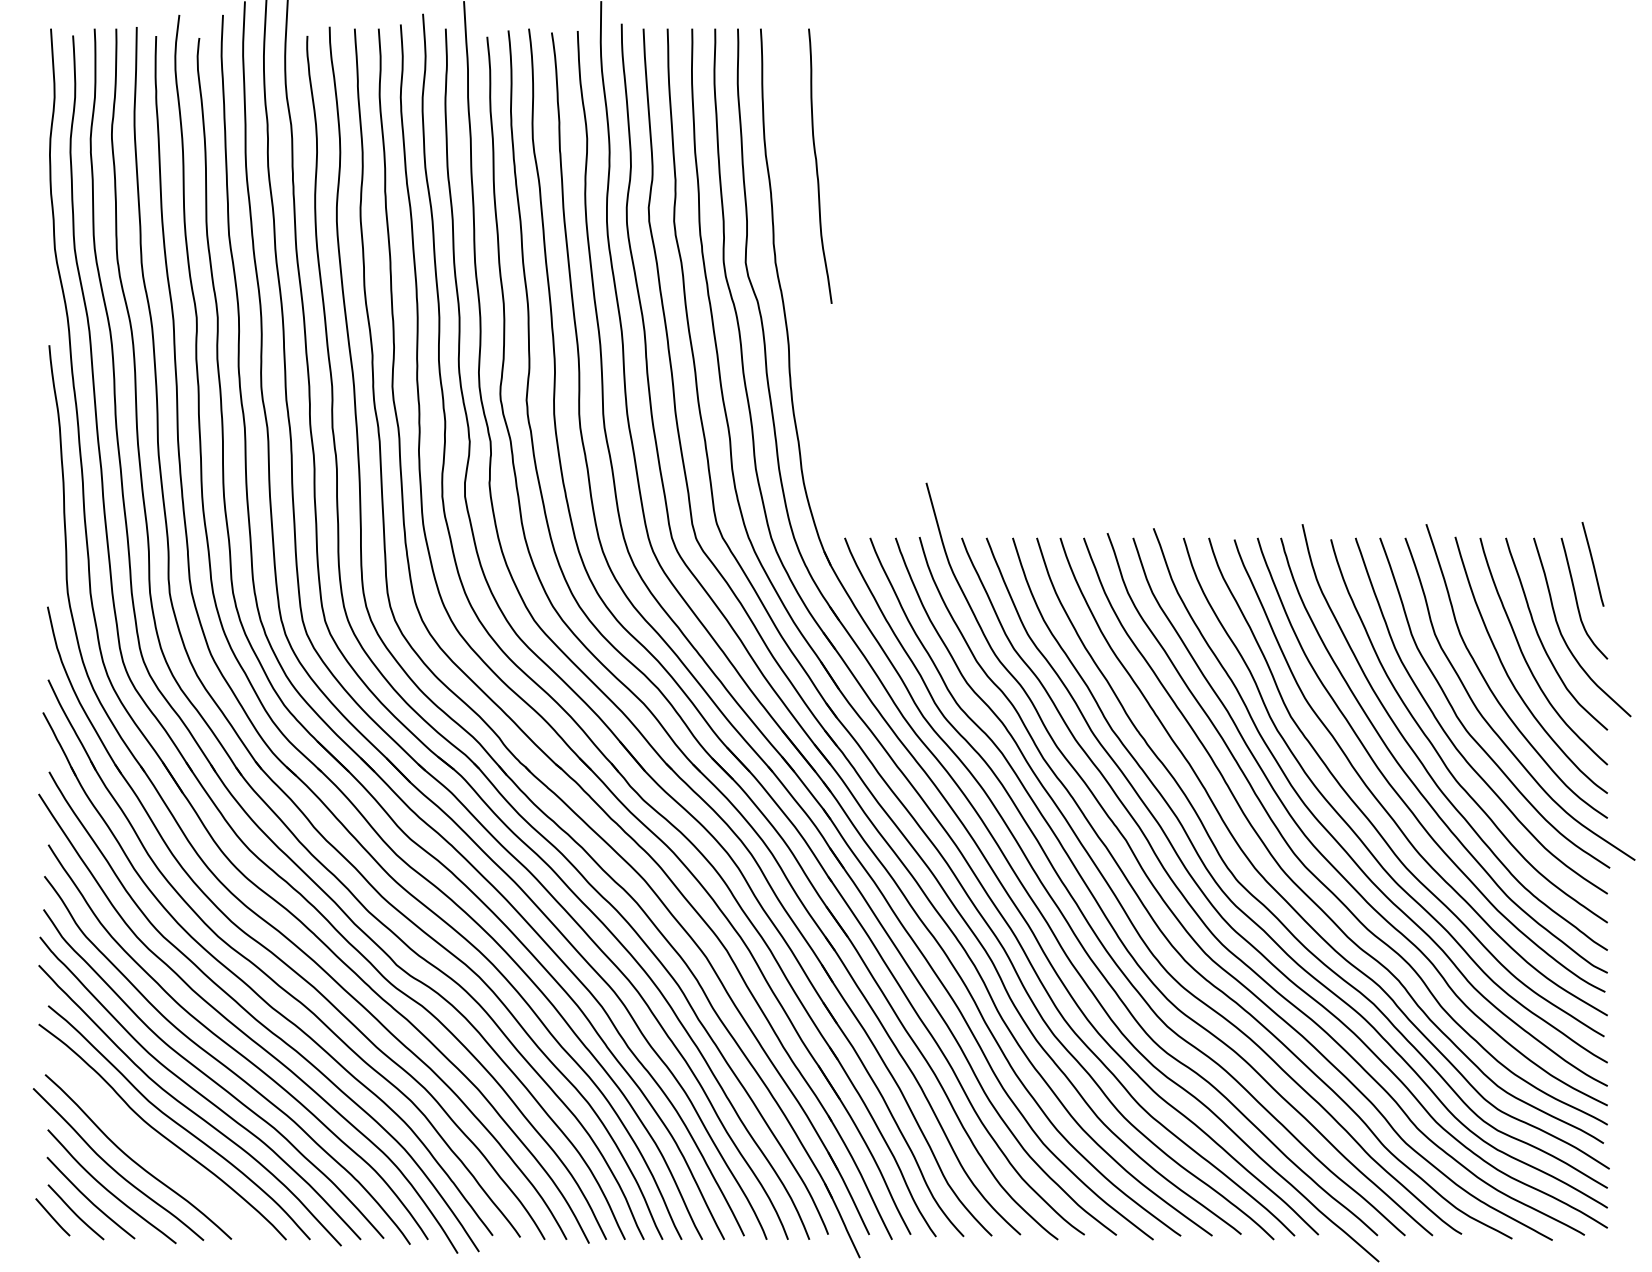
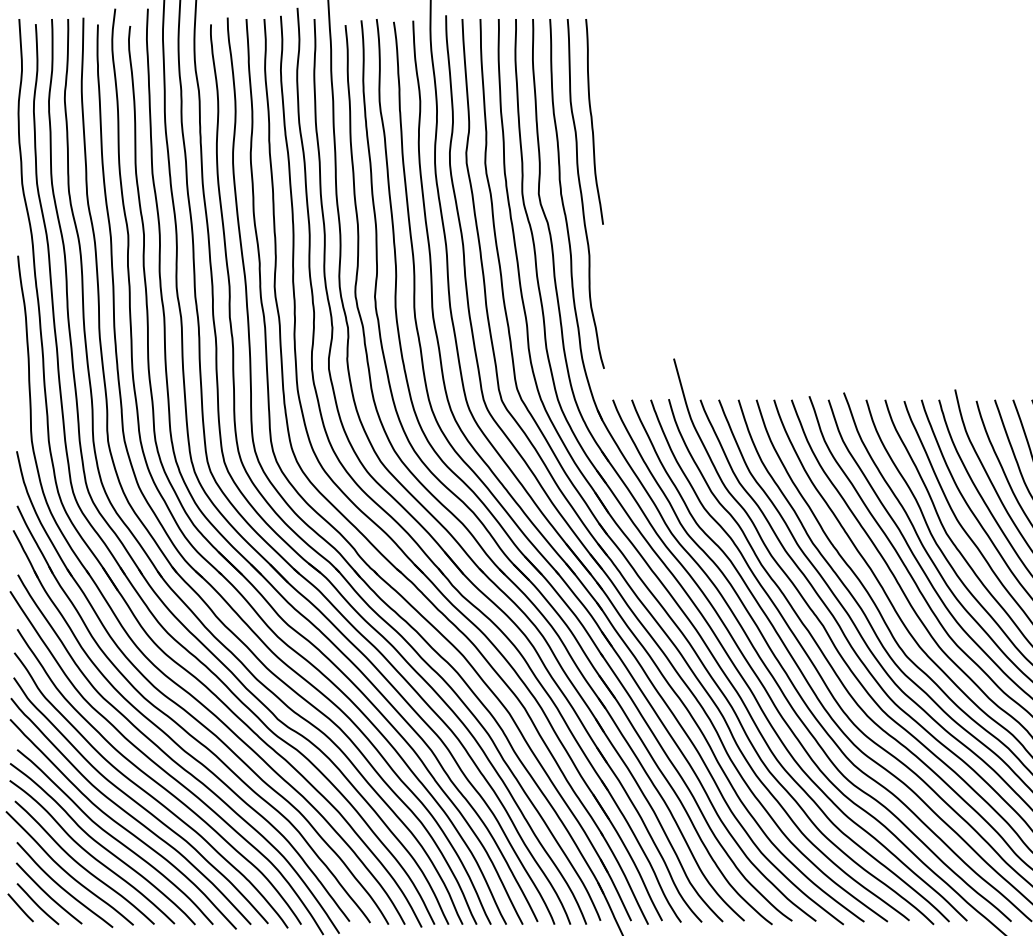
curve: (803, 262) -> (582, 193), added
curve: (145, 1144) -> (89, 853), added

